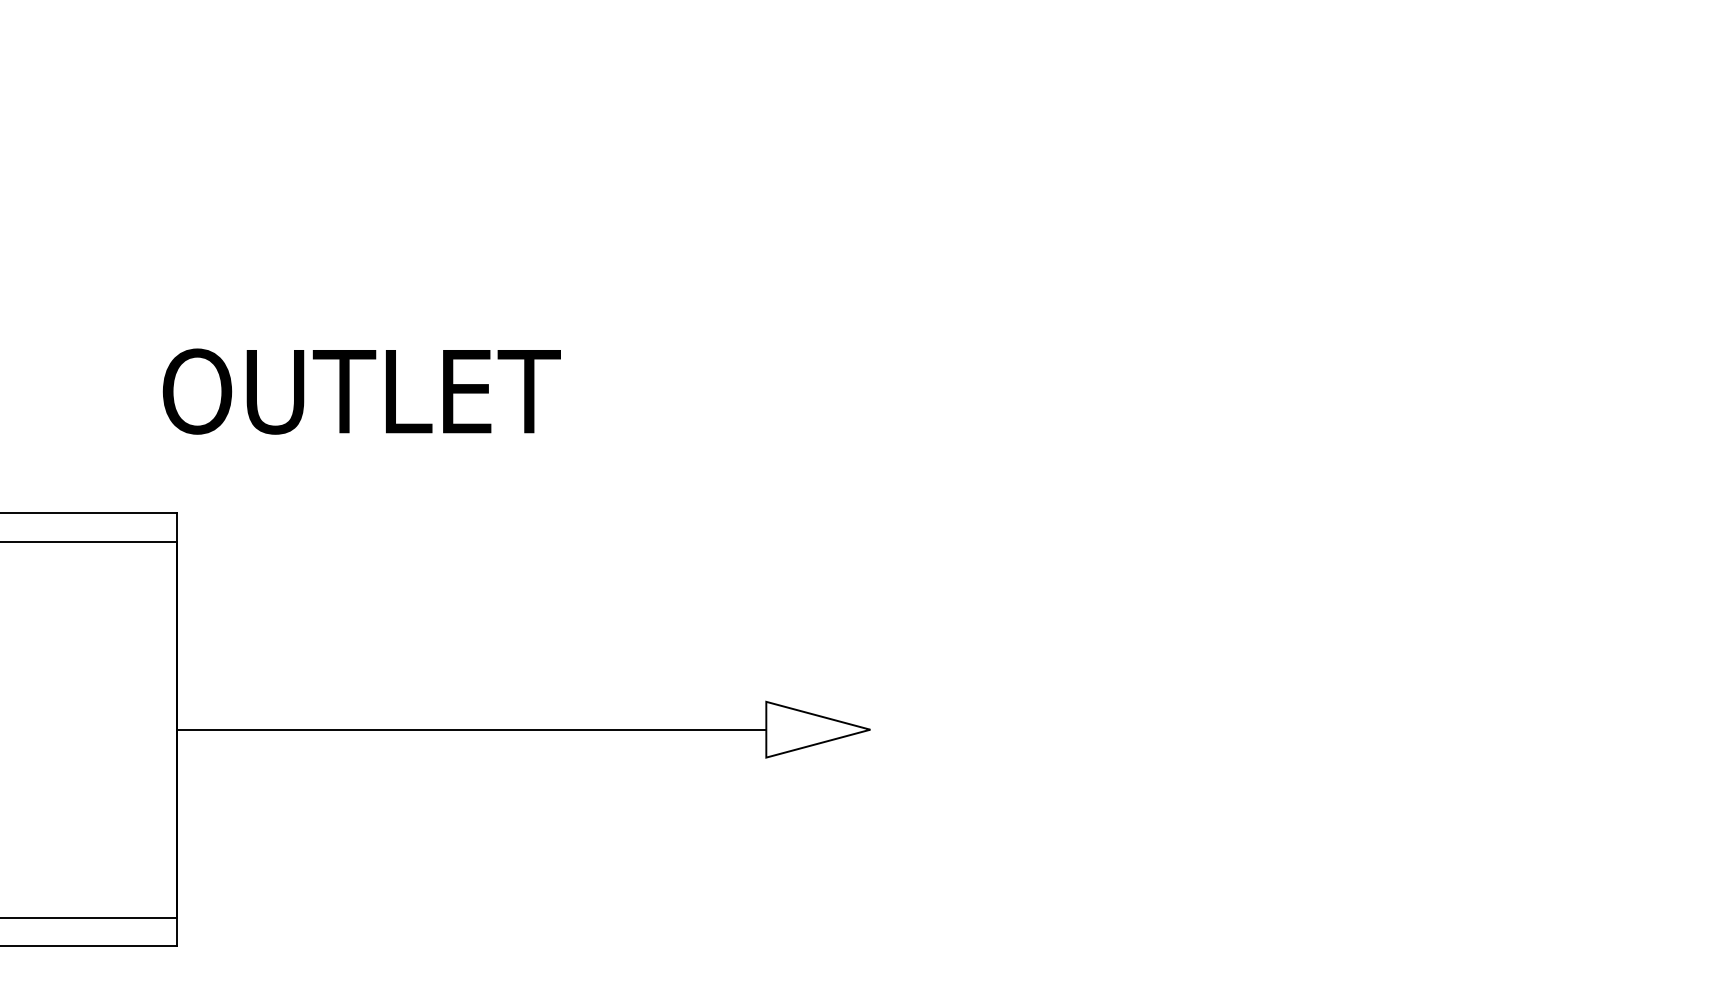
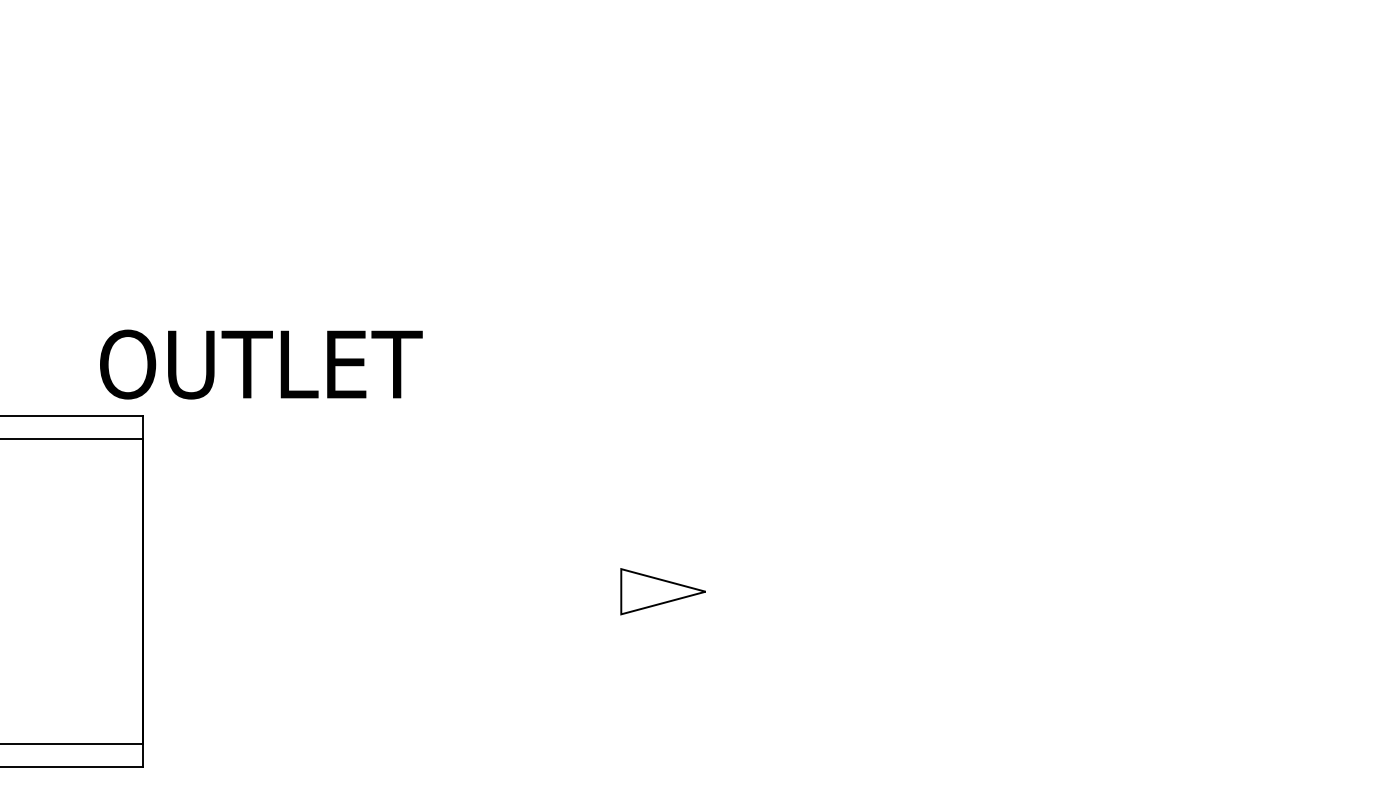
text: (362, 391) -> (261, 364), moved
line: (471, 729) -> (382, 591), removed

